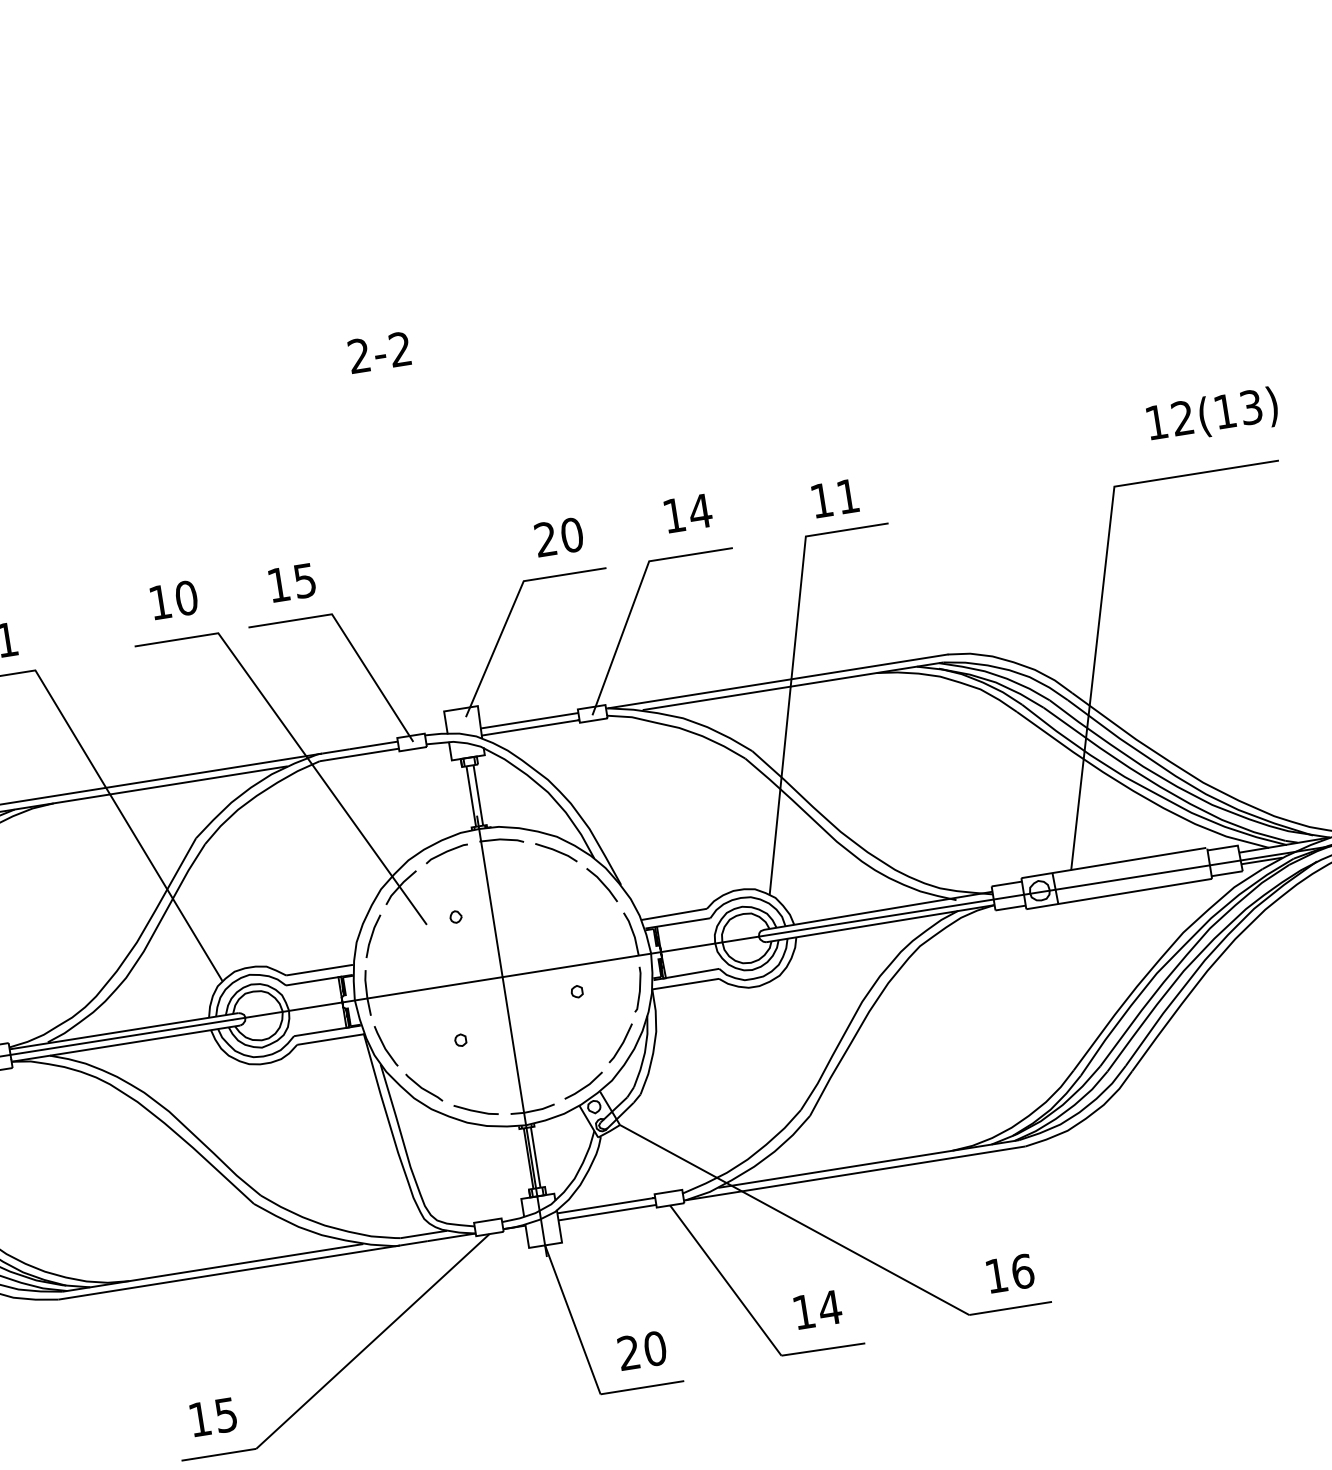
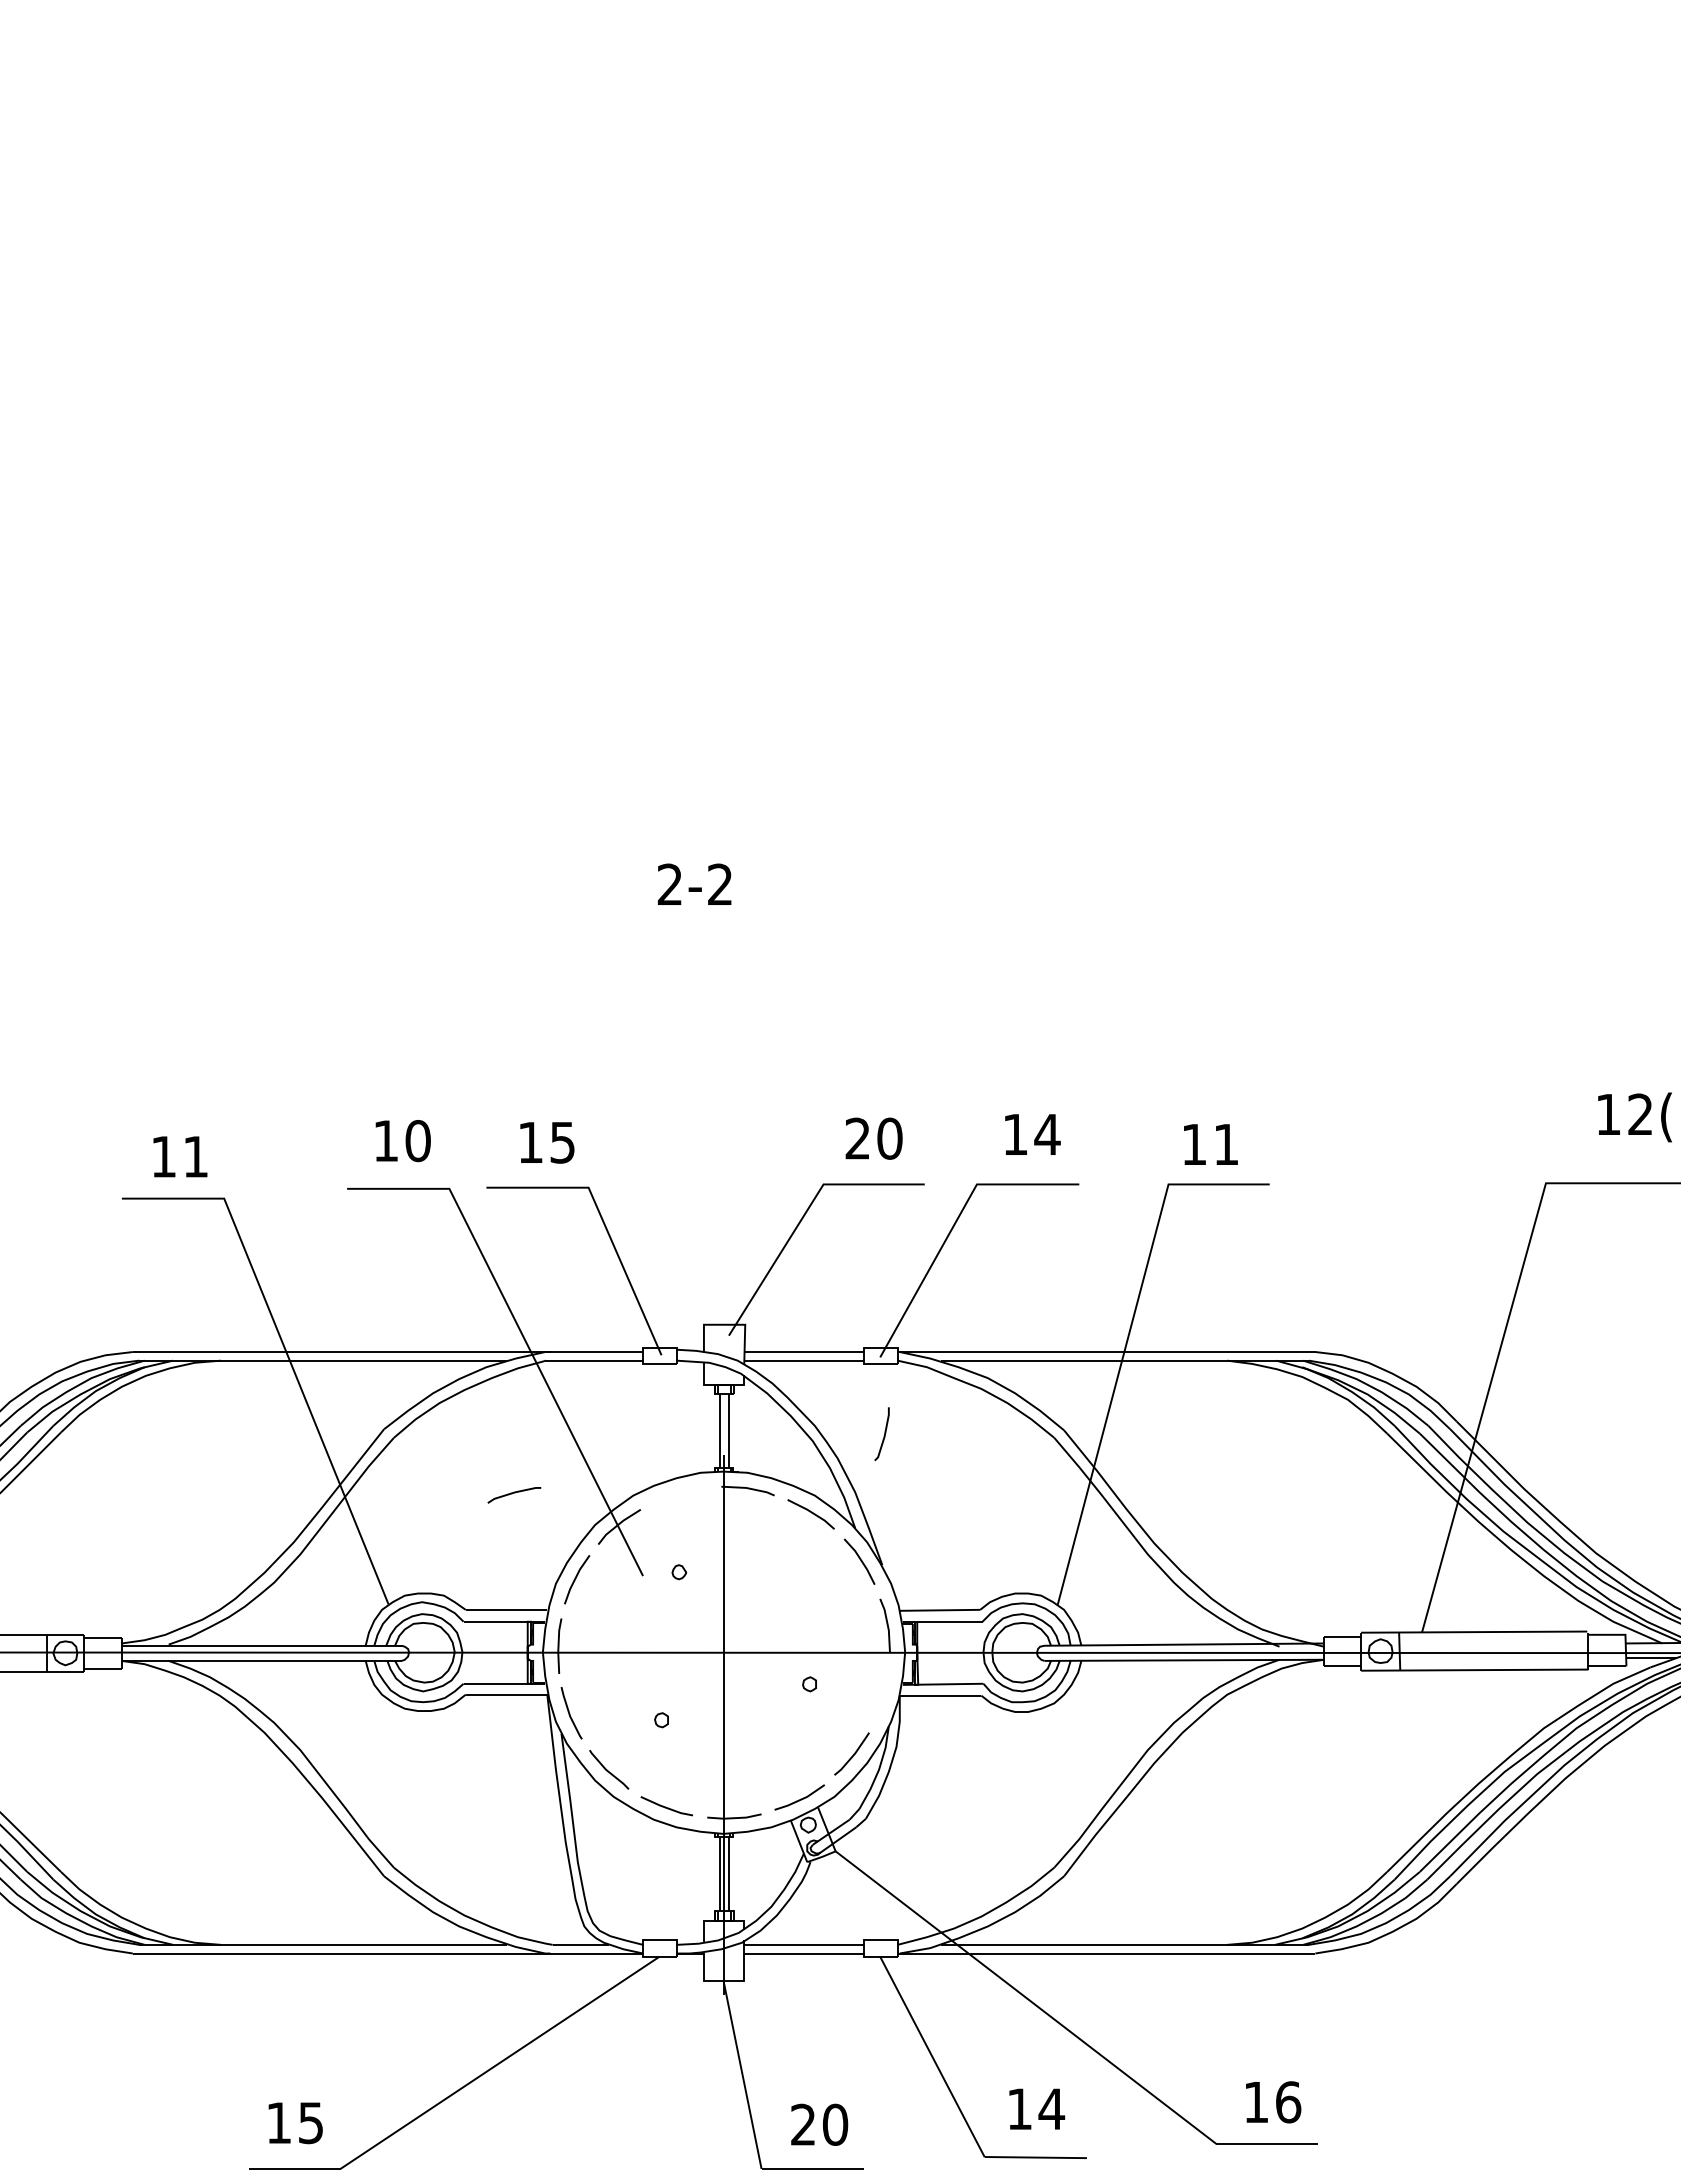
line: (446, 852) -> (514, 1493), moved
line: (638, 990) -> (883, 1435), moved

